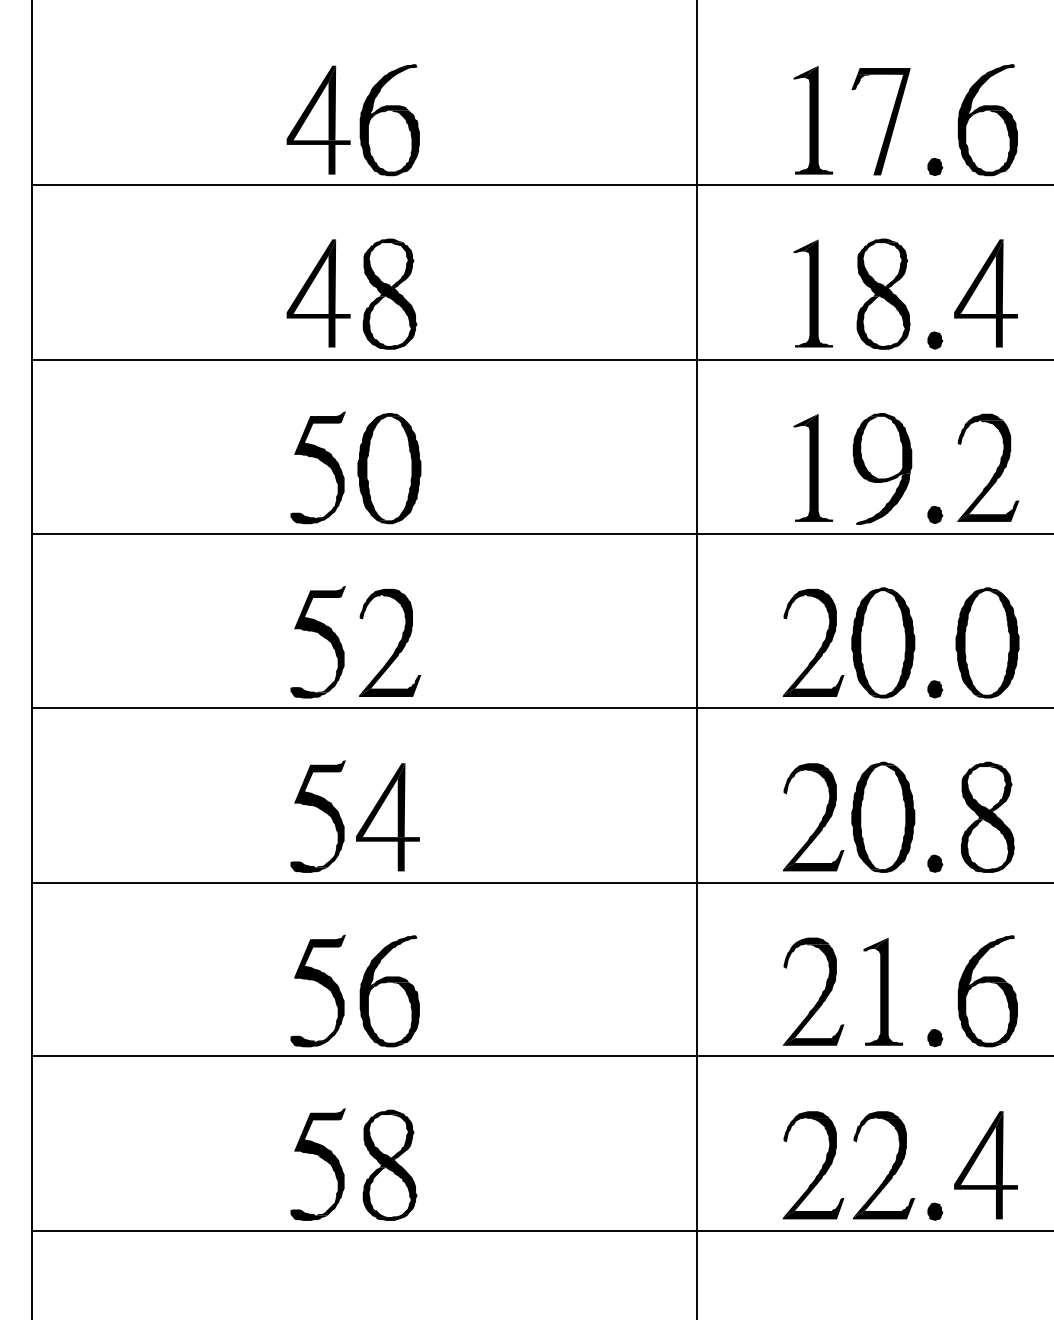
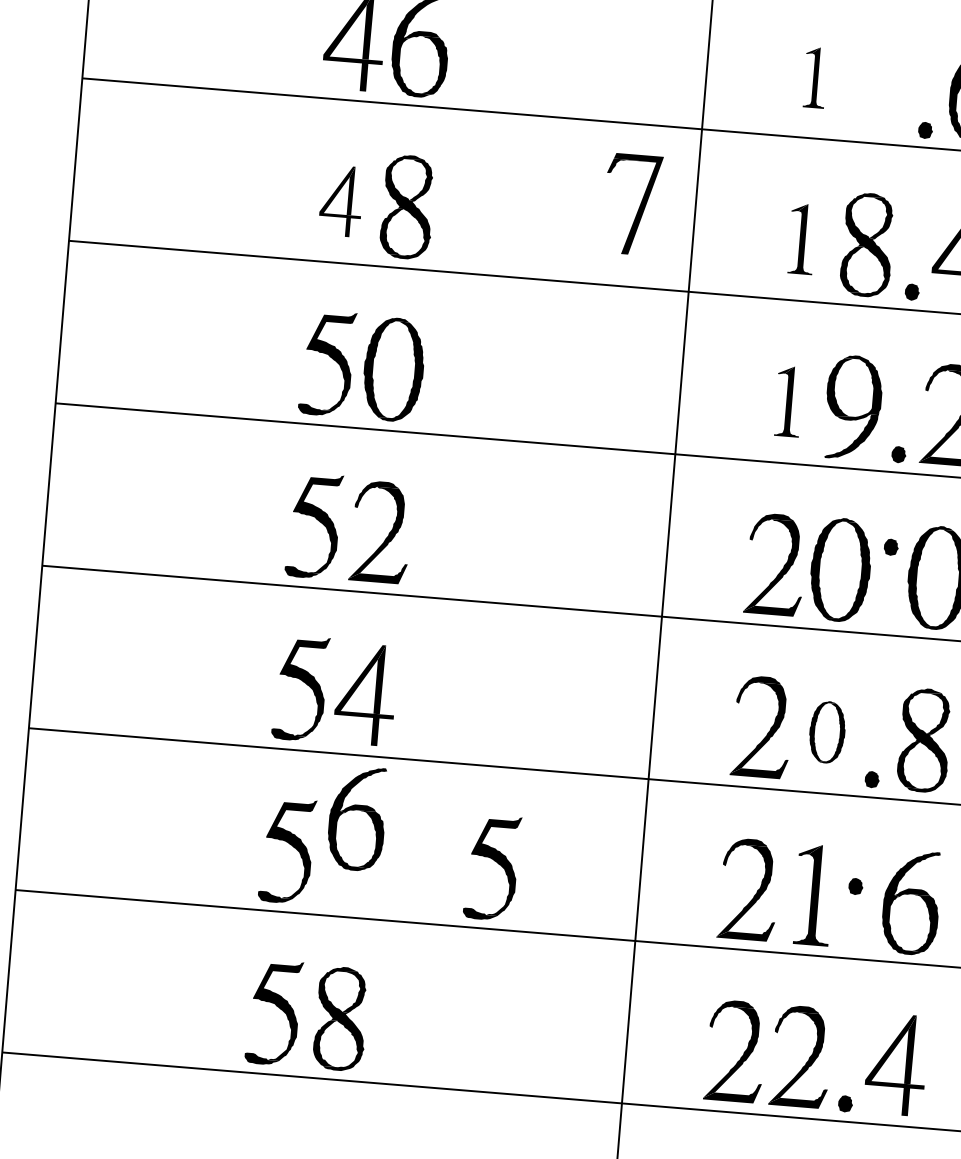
part: (812, 120) -> (814, 77), size x0.6
part: (888, 123) -> (639, 206), moved
part: (318, 293) -> (341, 201), size x0.7
part: (812, 293) -> (801, 238), size x0.7
part: (812, 467) -> (788, 401), size x0.7
part: (935, 689) -> (891, 547), moved
part: (883, 816) -> (827, 731), size x0.6
part: (540, 984) -> (495, 861), added
part: (389, 991) -> (357, 818), moved
part: (935, 1038) -> (856, 886), moved

